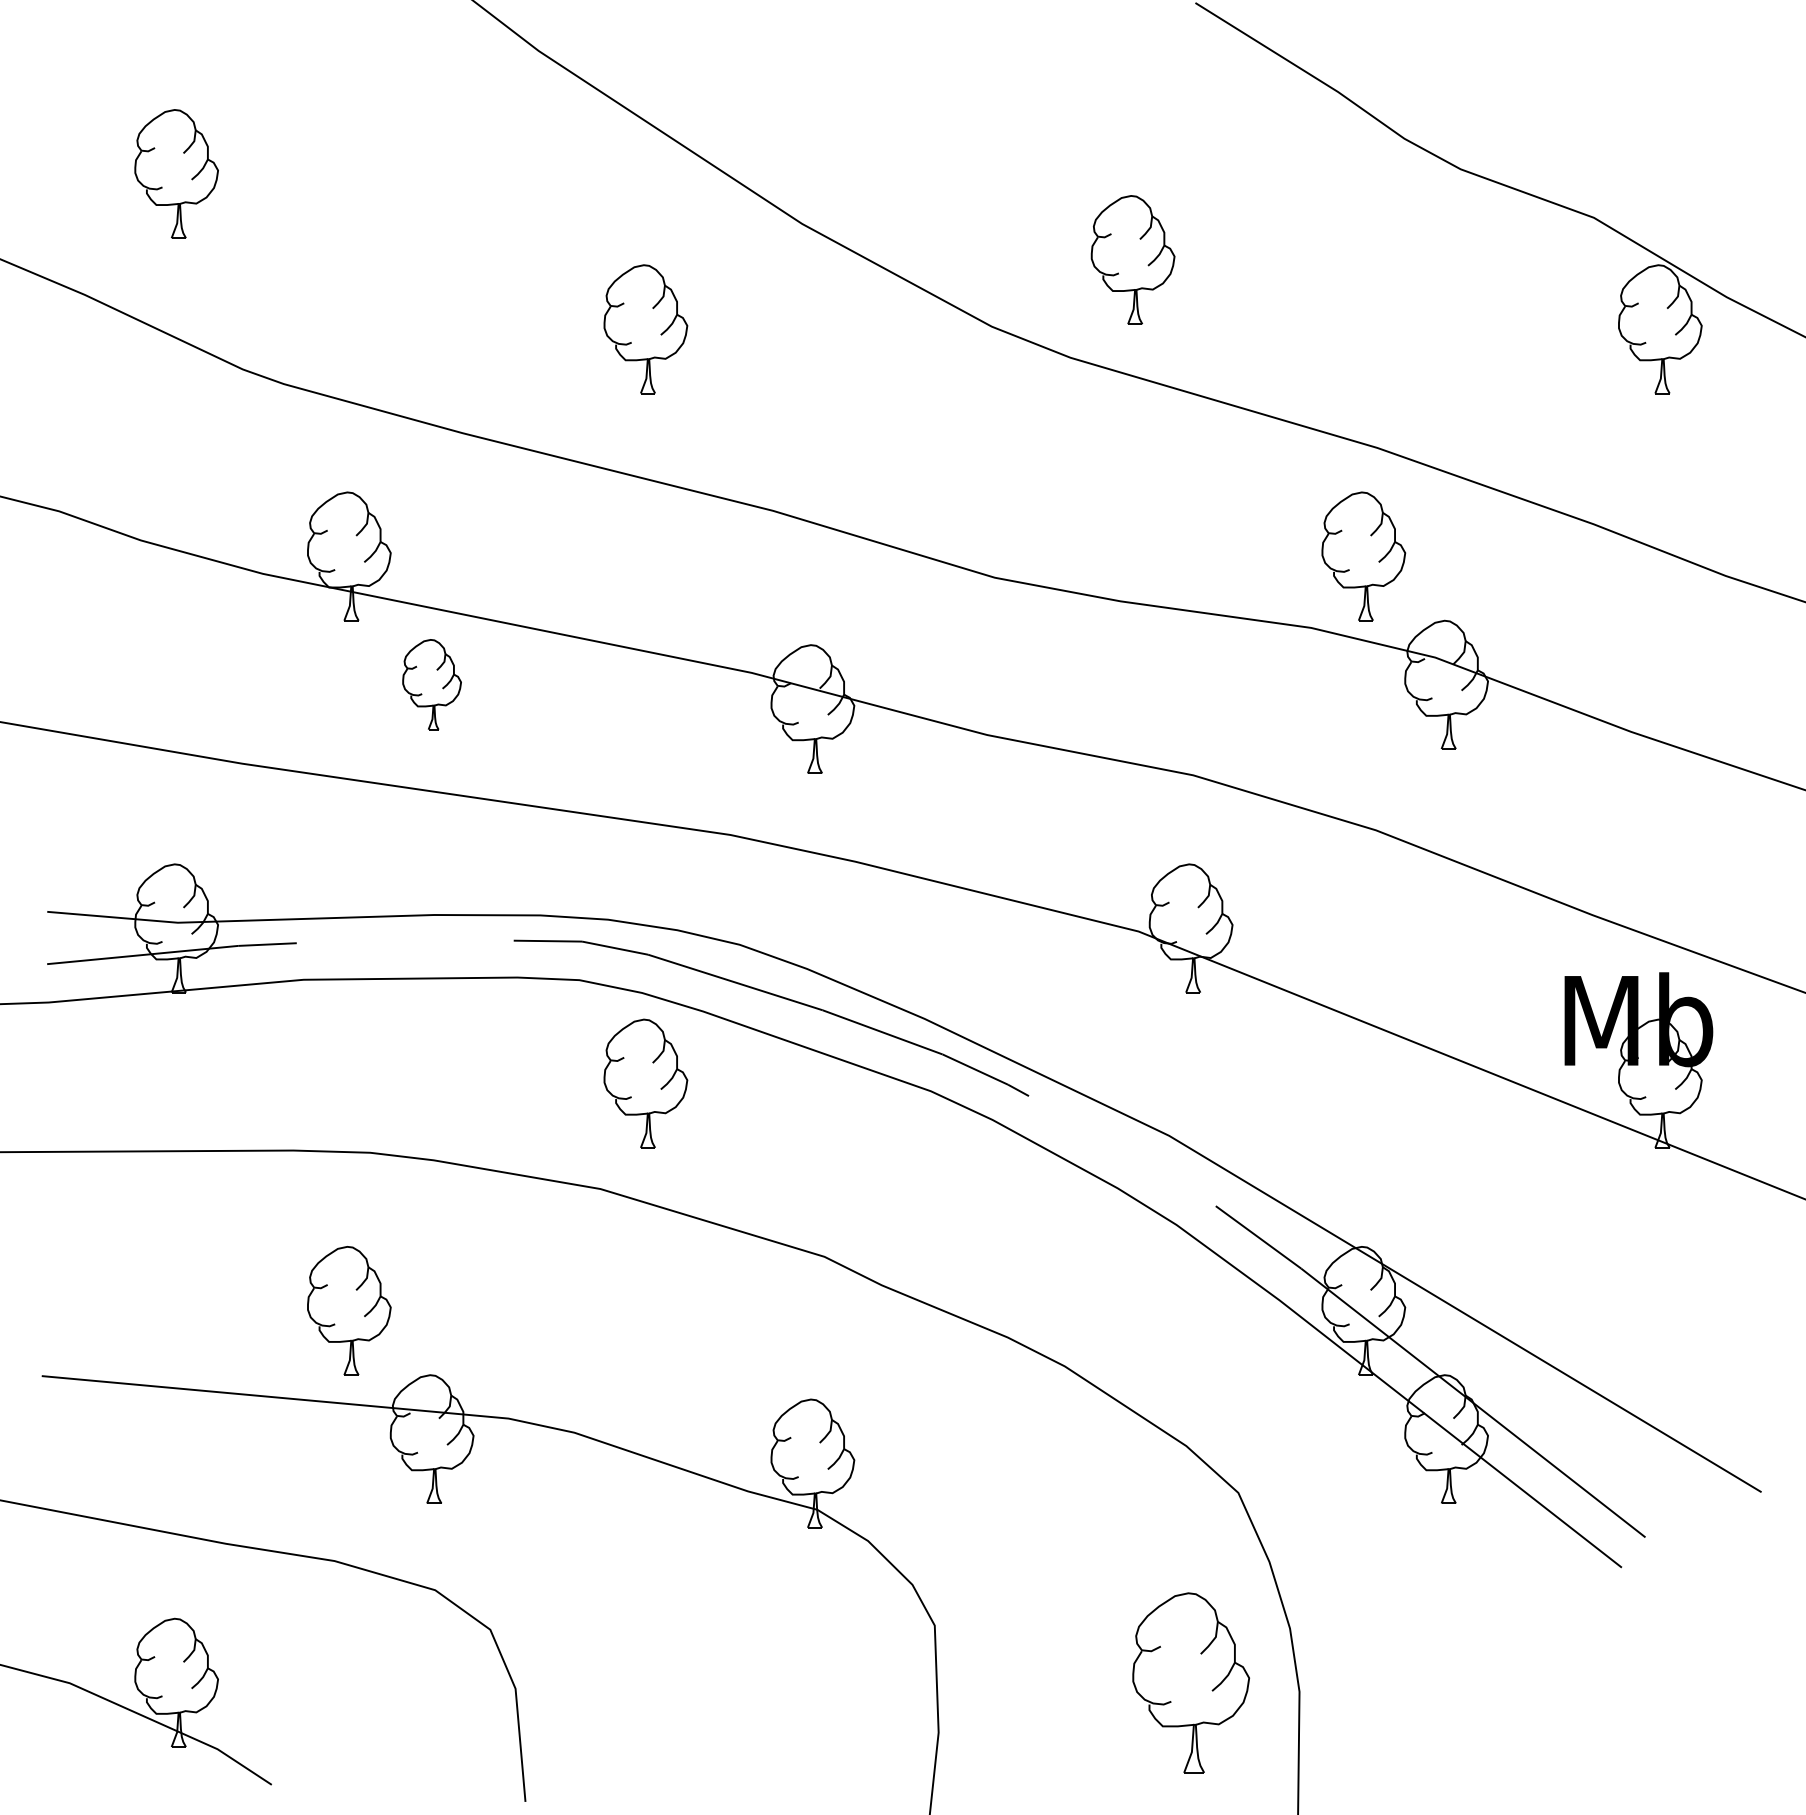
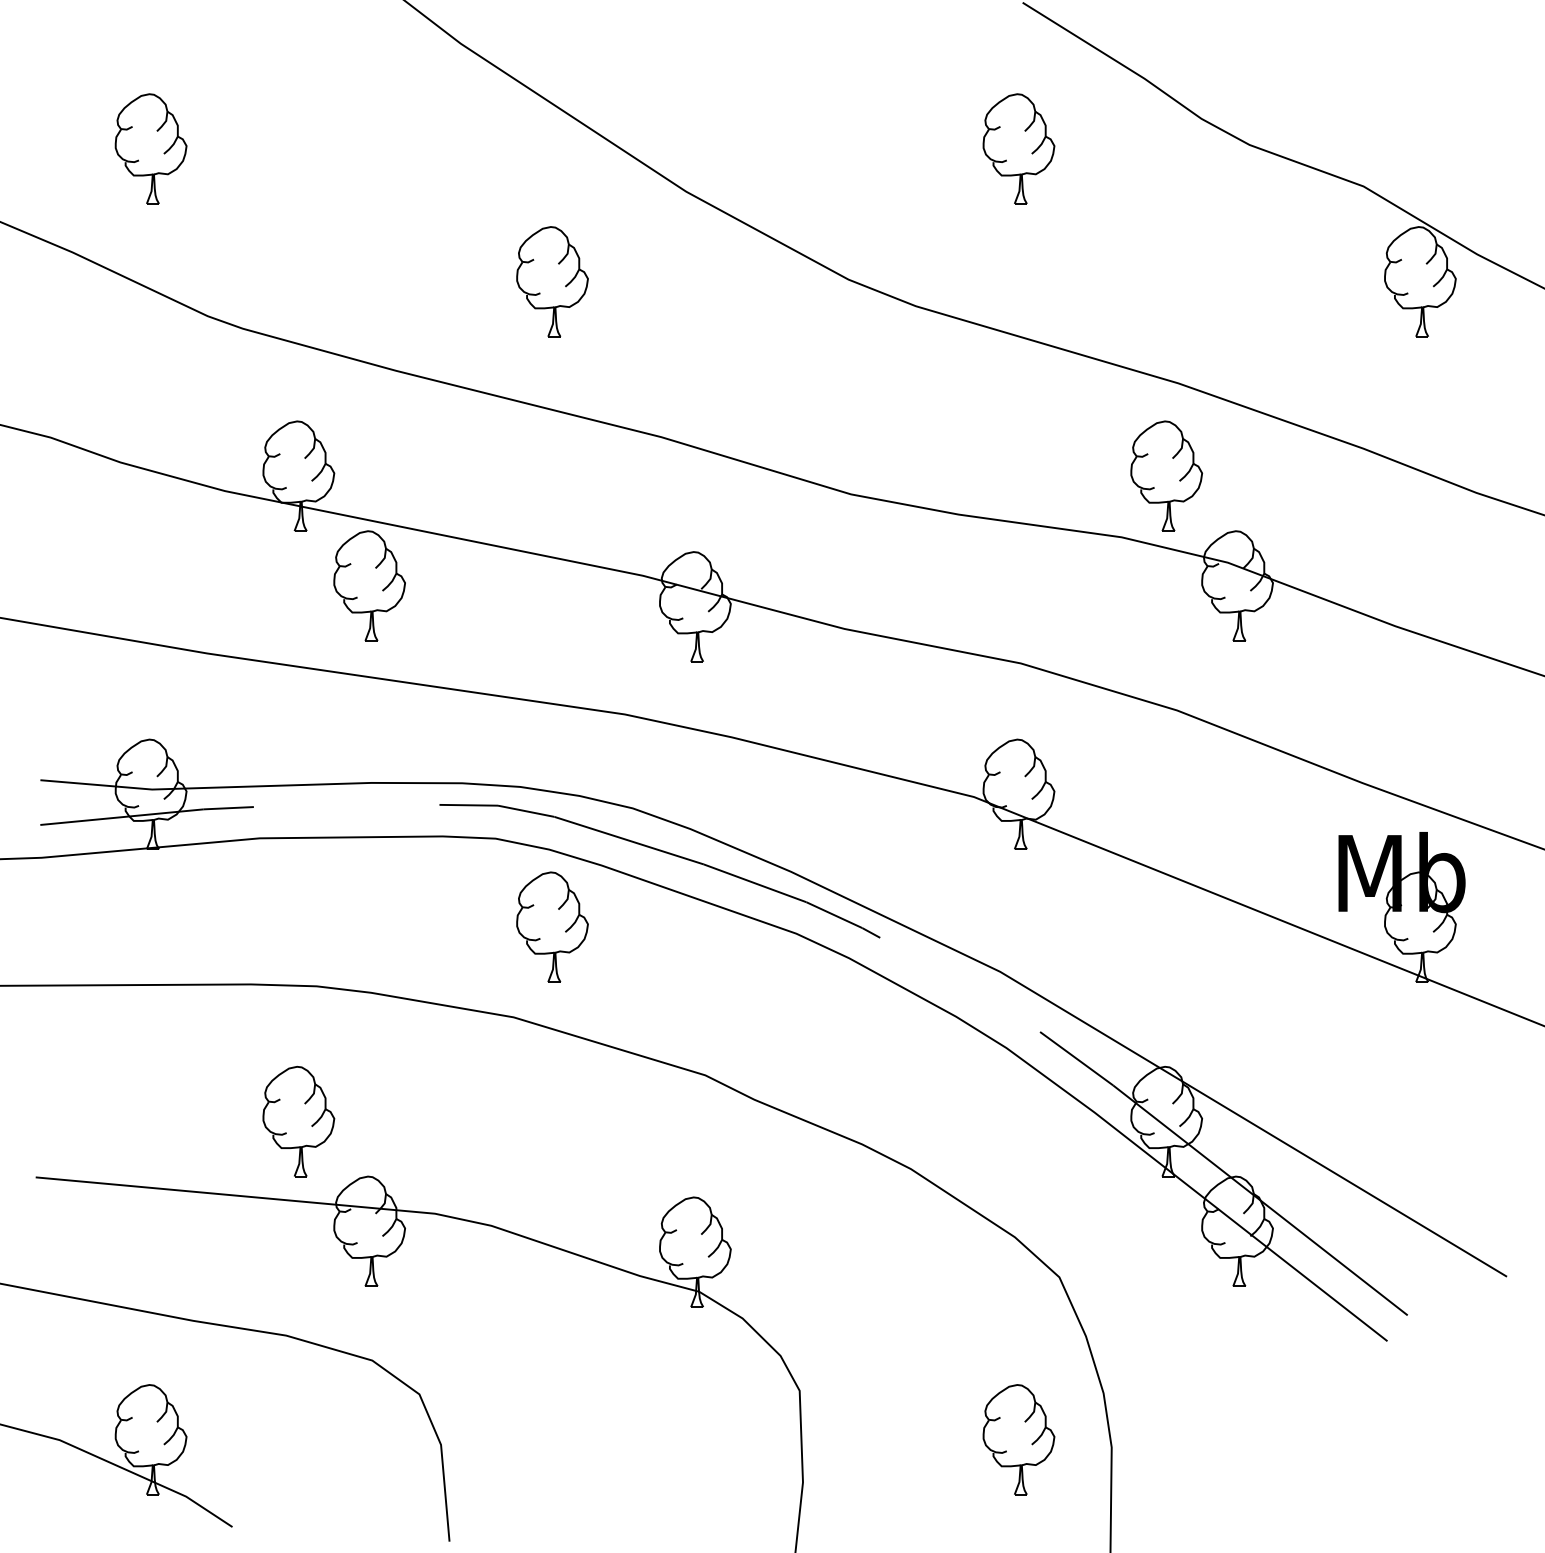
part: (1132, 259) -> (1018, 148), moved
part: (431, 684) -> (369, 585), size x1.43
part: (1190, 1682) -> (1018, 1439), size x0.71

